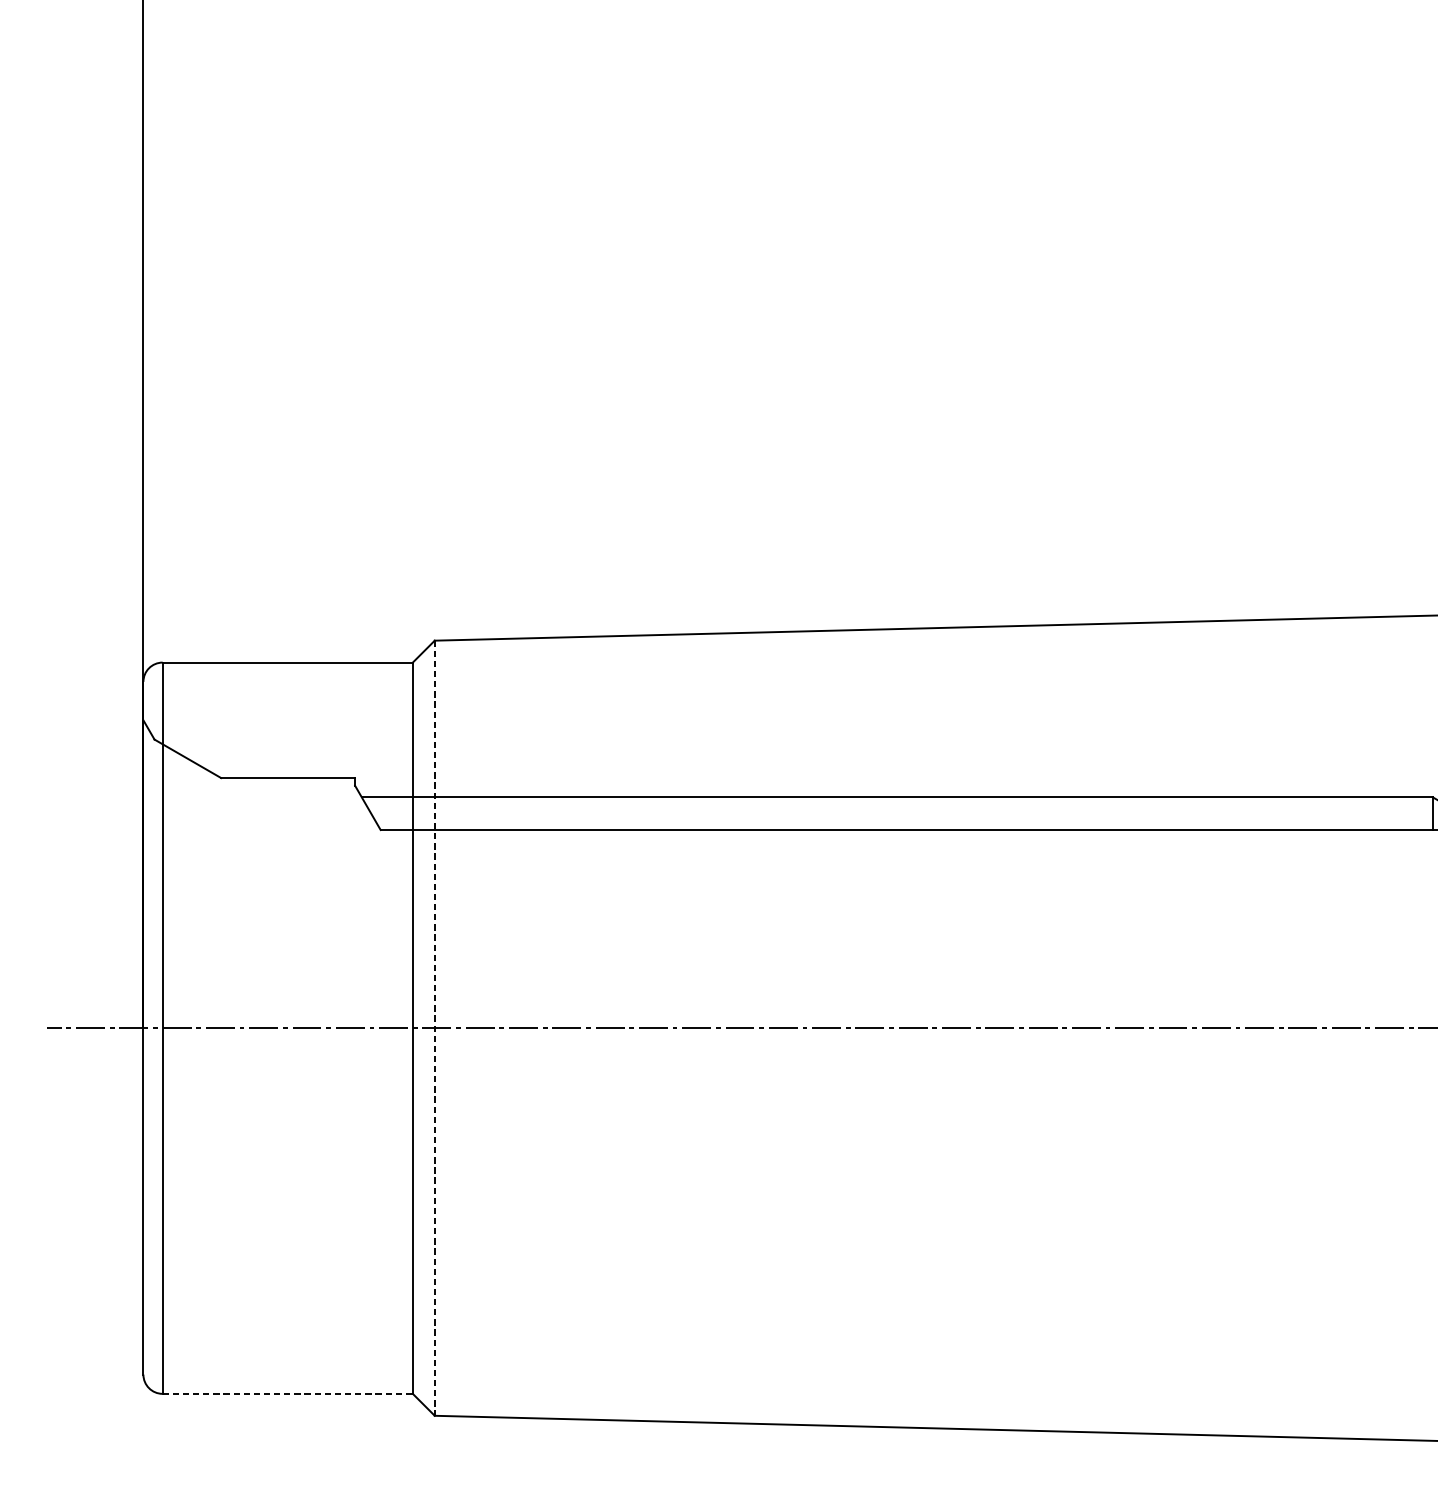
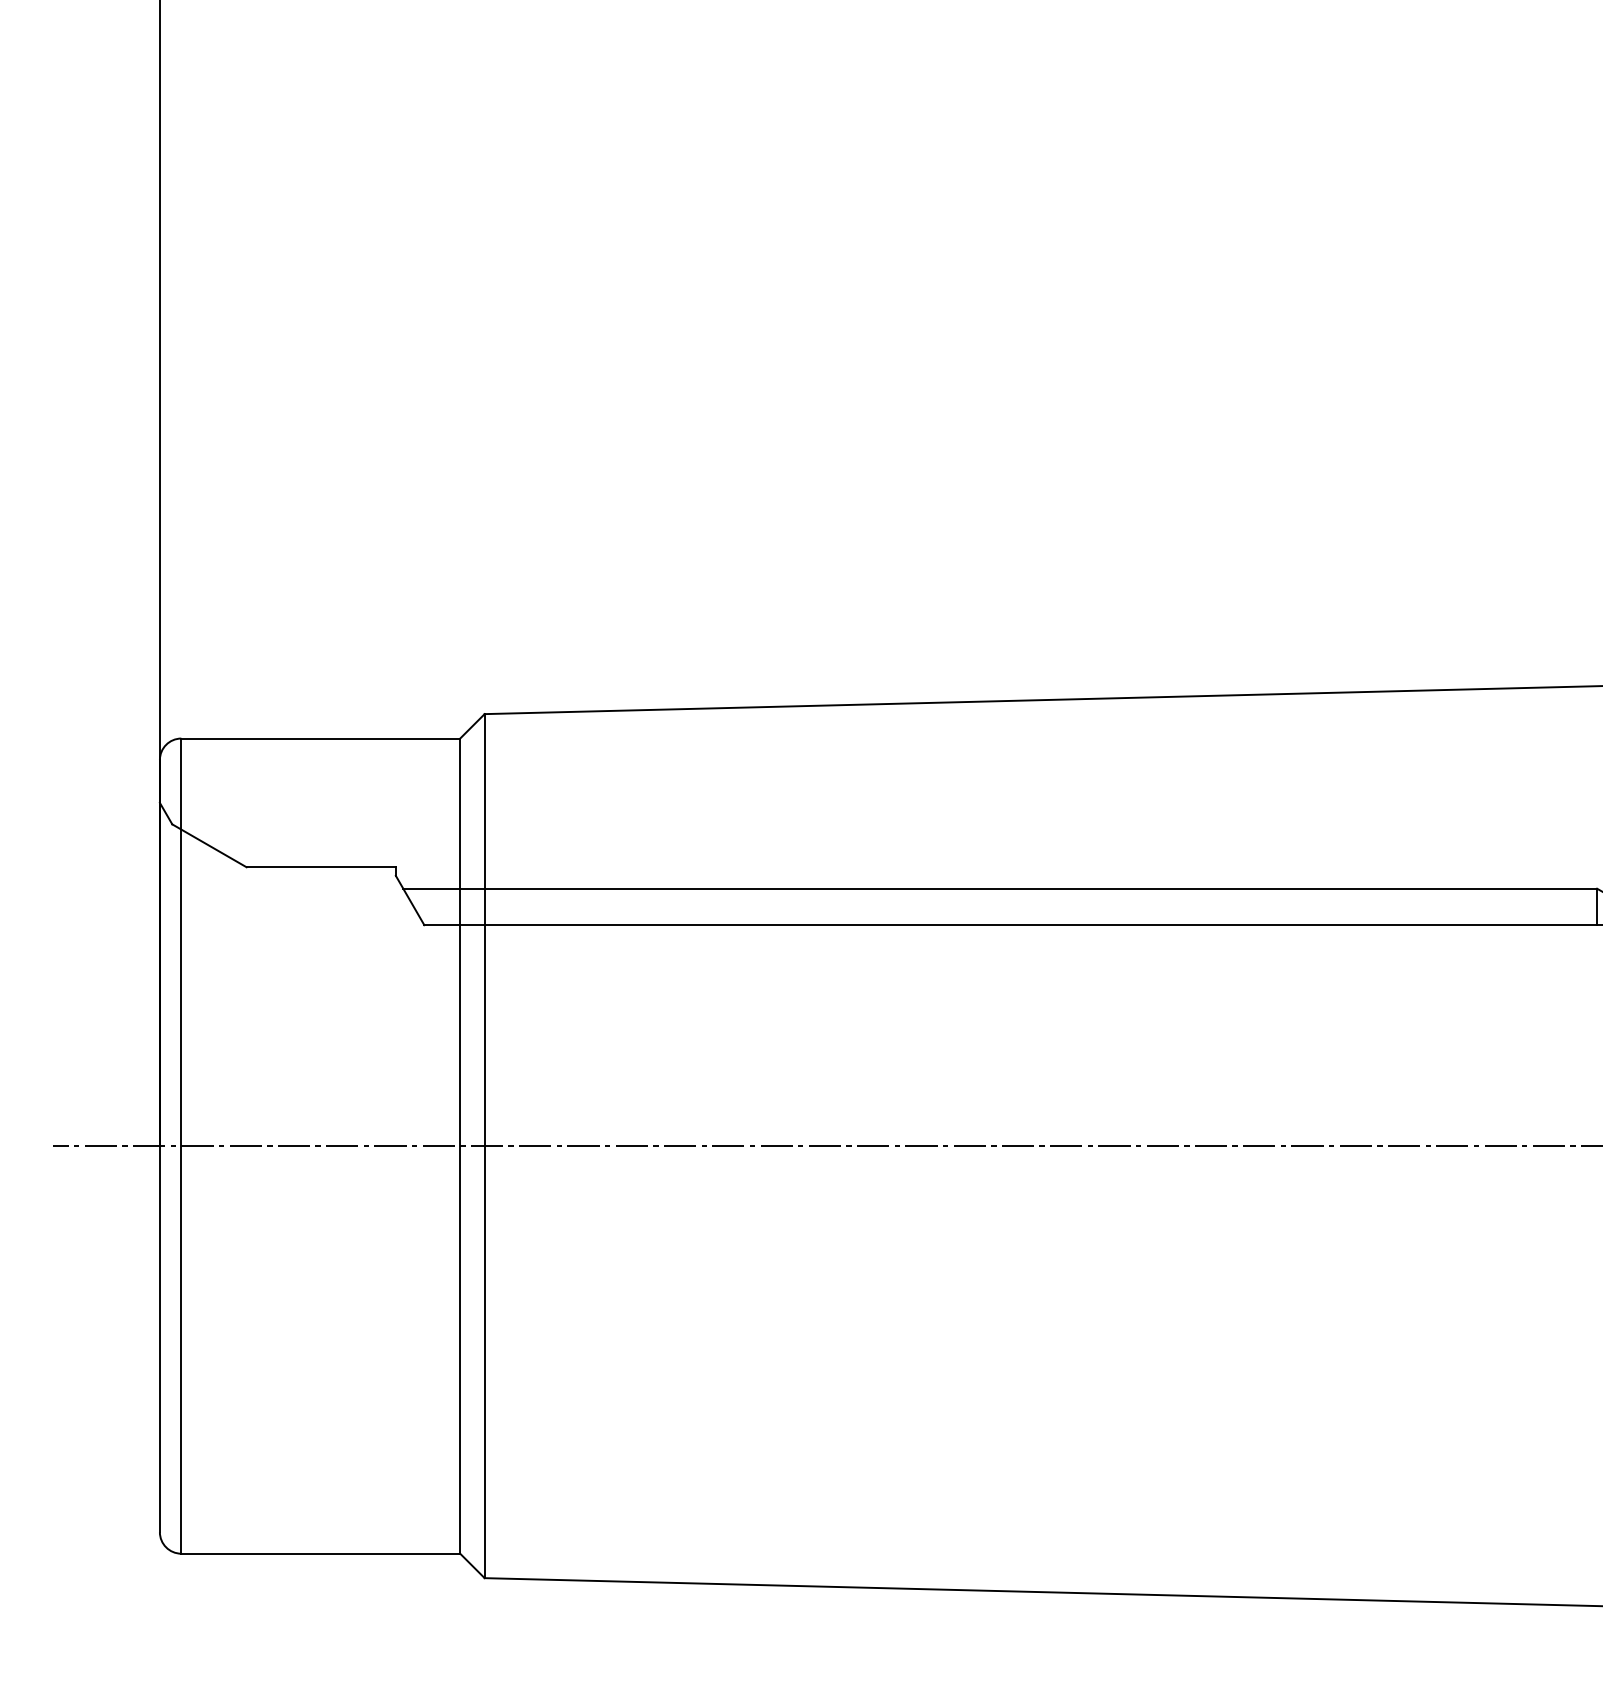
line: (434, 1028) -> (484, 1146), dashed -> solid
line: (288, 1393) -> (321, 1553), dashed -> solid

